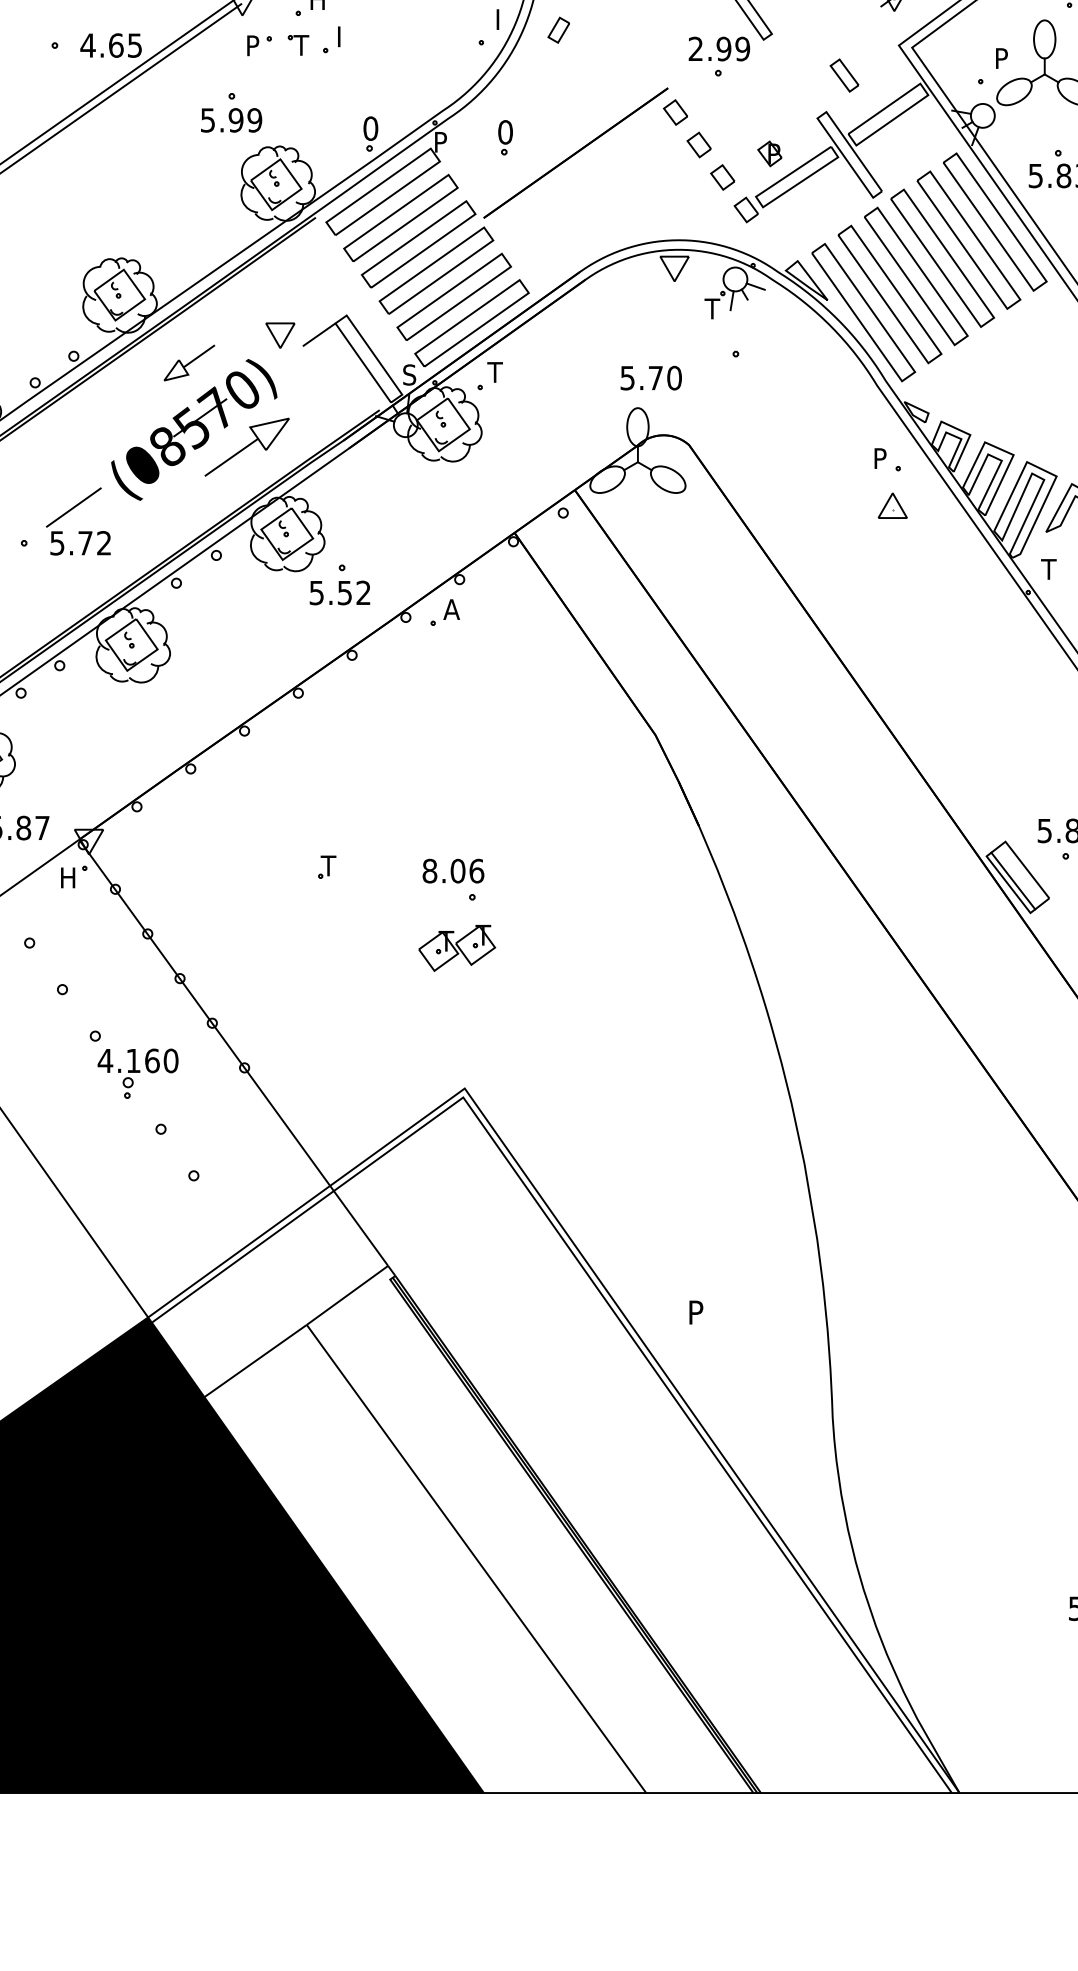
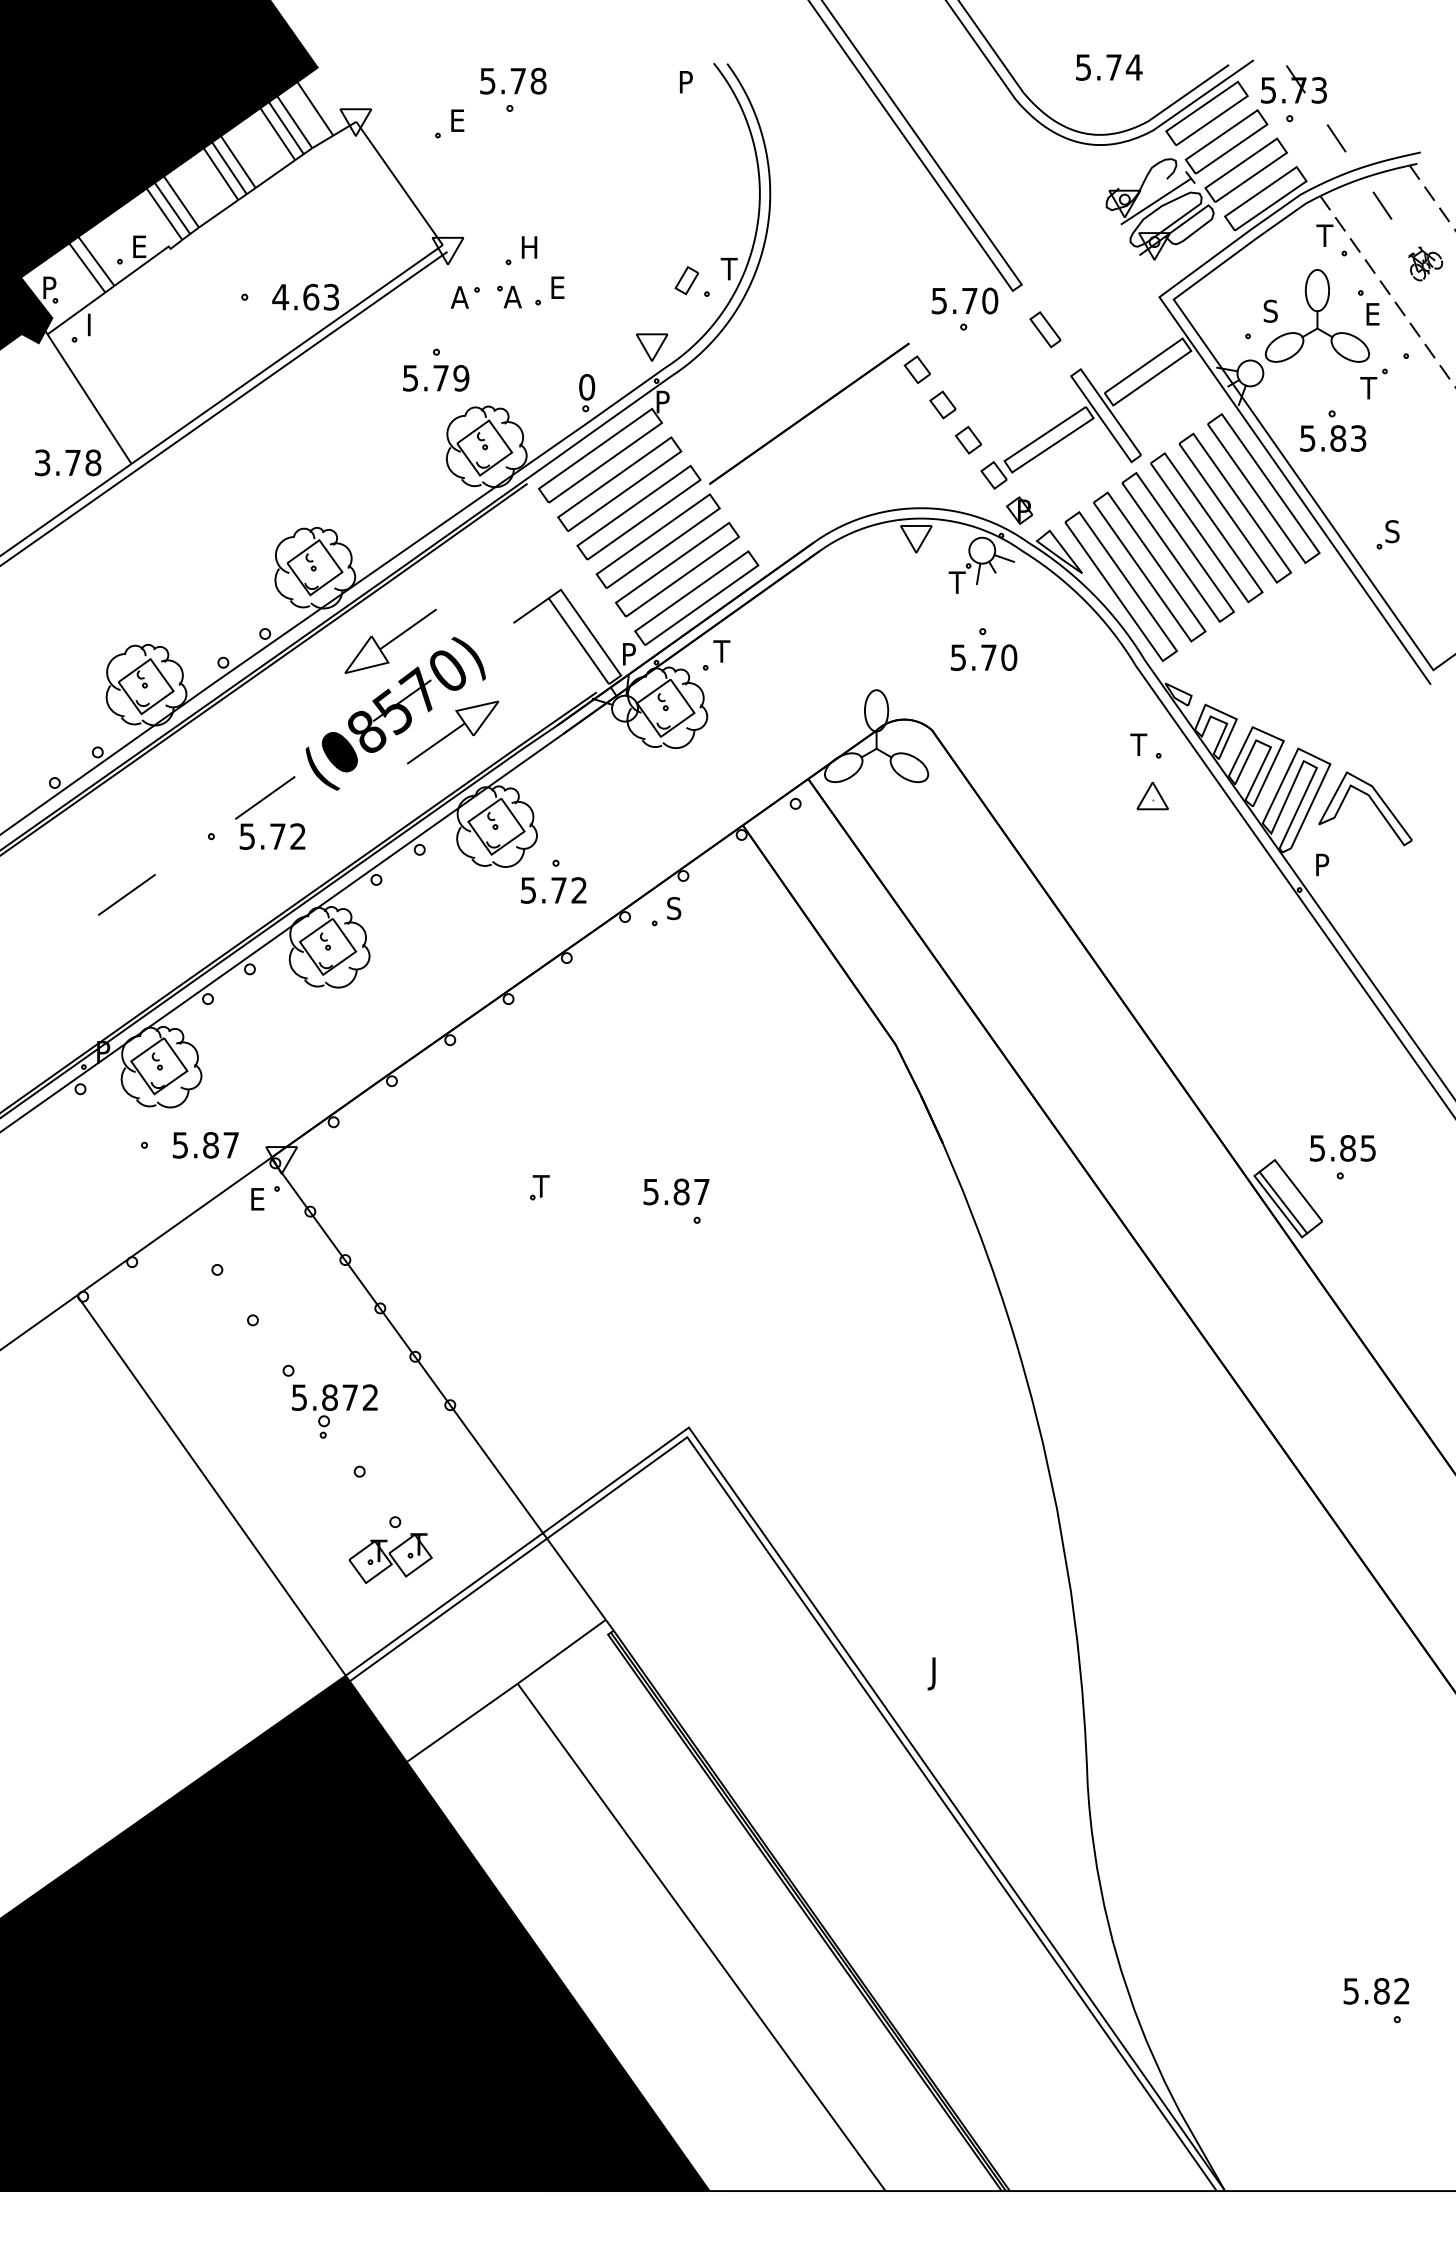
text: (501, 19) -> (728, 268), I -> T
part: (558, 30) -> (686, 280), moved
text: (345, 36) -> (559, 287), I -> E
text: (134, 44) -> (331, 296), 4.65 -> 4.63
text: (302, 44) -> (512, 296), T -> A
text: (253, 45) -> (459, 297), P -> A
text: (719, 48) -> (964, 300), 2.99 -> 5.70
text: (1001, 57) -> (1270, 310), P -> S
part: (844, 75) -> (1045, 329), moved
text: (235, 120) -> (440, 378), 5.99 -> 5.79
part: (505, 138) -> (733, 397), removed
part: (768, 153) -> (1018, 510), moved
part: (280, 335) -> (652, 347), moved
part: (189, 362) -> (390, 640), size x1.67
text: (409, 374) -> (629, 653), S -> P
text: (650, 377) -> (983, 657), moved
text: (879, 458) -> (1138, 744), P -> T
text: (1048, 568) -> (1321, 864), T -> P
text: (344, 592) -> (558, 890), 5.52 -> 5.72
text: (451, 609) -> (674, 908), A -> S
text: (453, 870) -> (676, 1191), 8.06 -> 5.87
text: (69, 878) -> (260, 1199), H -> E
part: (457, 948) -> (390, 1558), moved
text: (137, 1060) -> (334, 1397), 4.160 -> 5.872
text: (694, 1315) -> (937, 1673), P -> J

